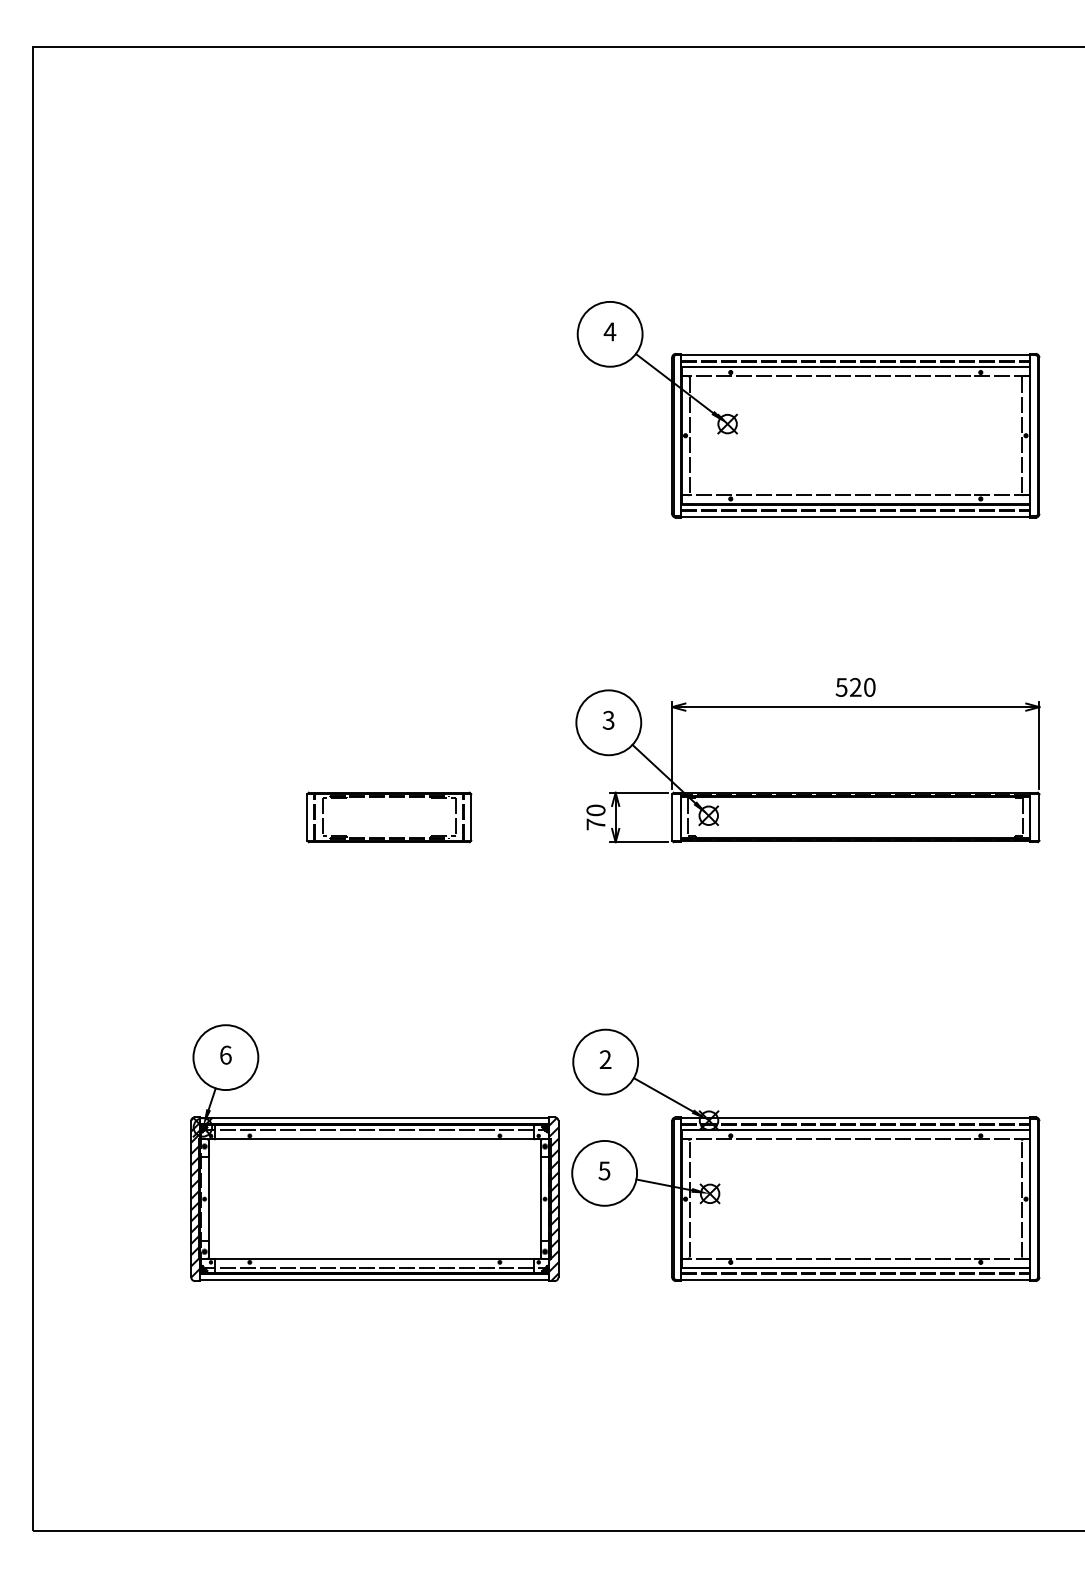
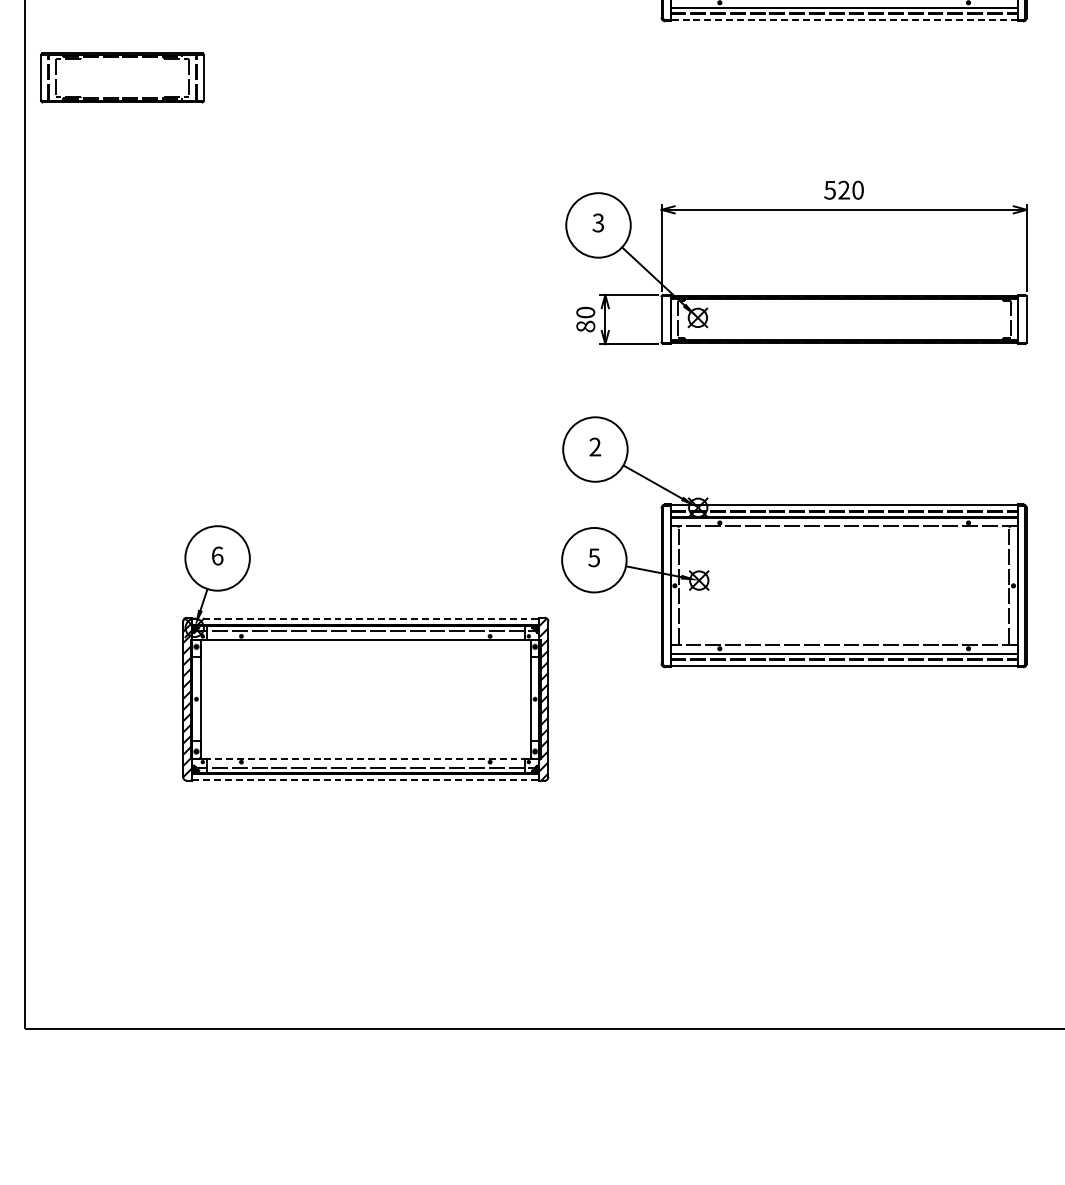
line: (855, 516) -> (843, 20), solid -> dashed
part: (389, 817) -> (122, 77), moved
text: (595, 824) -> (585, 326), 70 -> 80
line: (375, 1118) -> (366, 619), solid -> dashed
part: (805, 1154) -> (794, 541), moved
line: (374, 1258) -> (365, 758), solid -> dashed
line: (375, 1280) -> (366, 780), solid -> dashed

